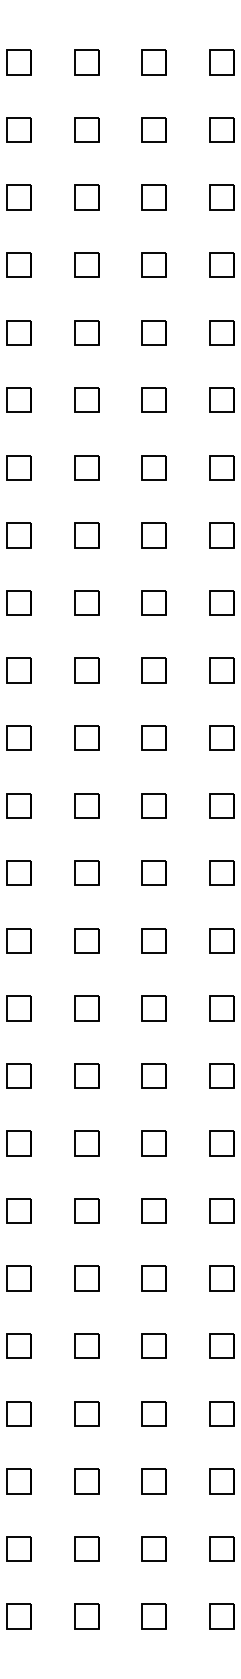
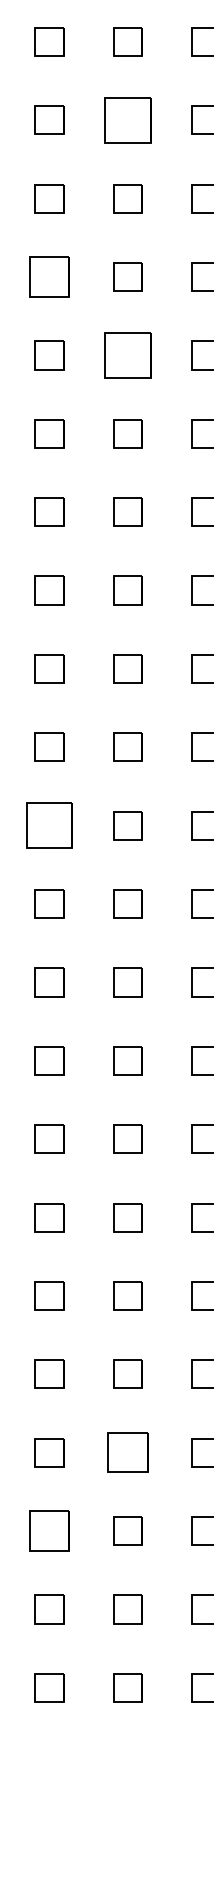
part: (153, 264) -> (126, 119), size x1.6
part: (86, 399) -> (49, 276), size x1.4
part: (153, 467) -> (126, 354), size x1.6
part: (86, 872) -> (49, 824), size x1.6
part: (153, 1413) -> (126, 1452), size x1.4
part: (86, 1481) -> (49, 1531), size x1.4

